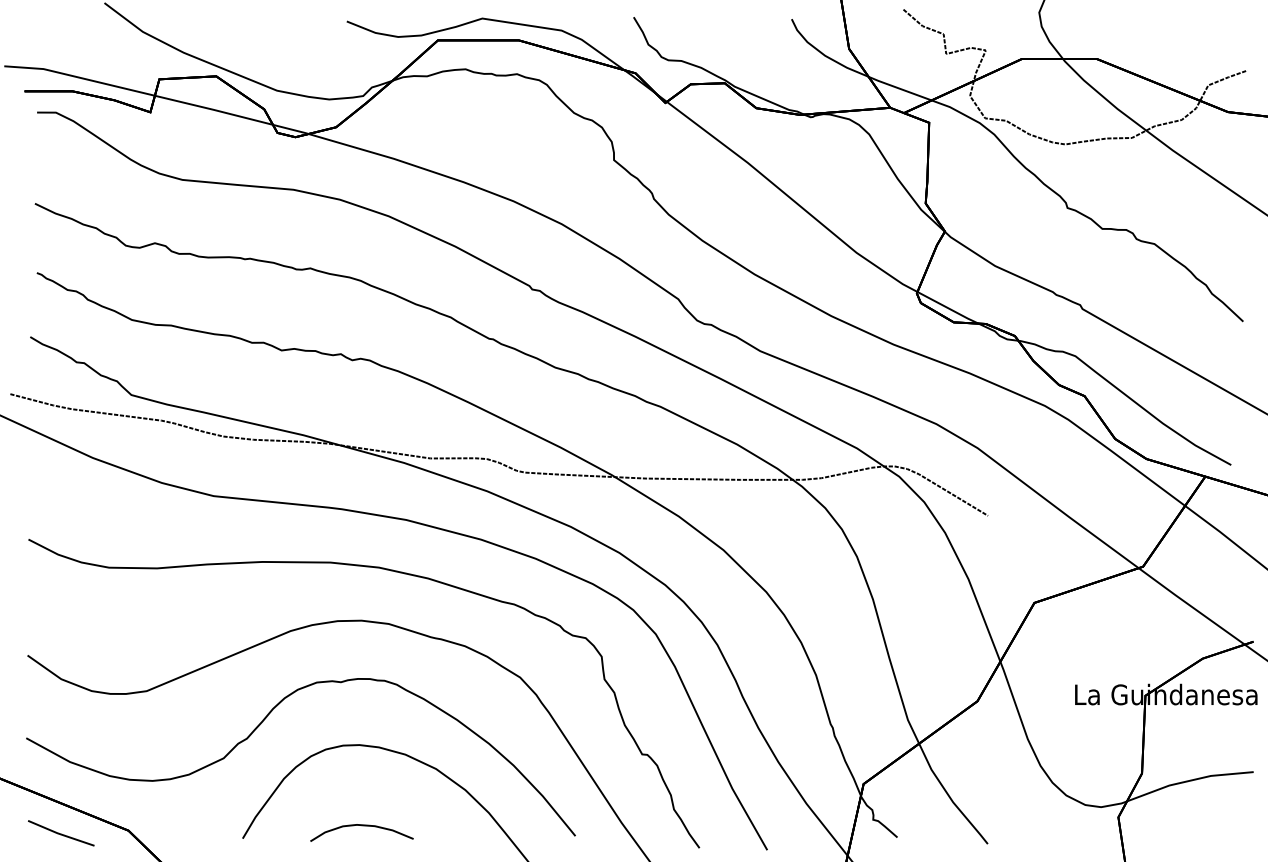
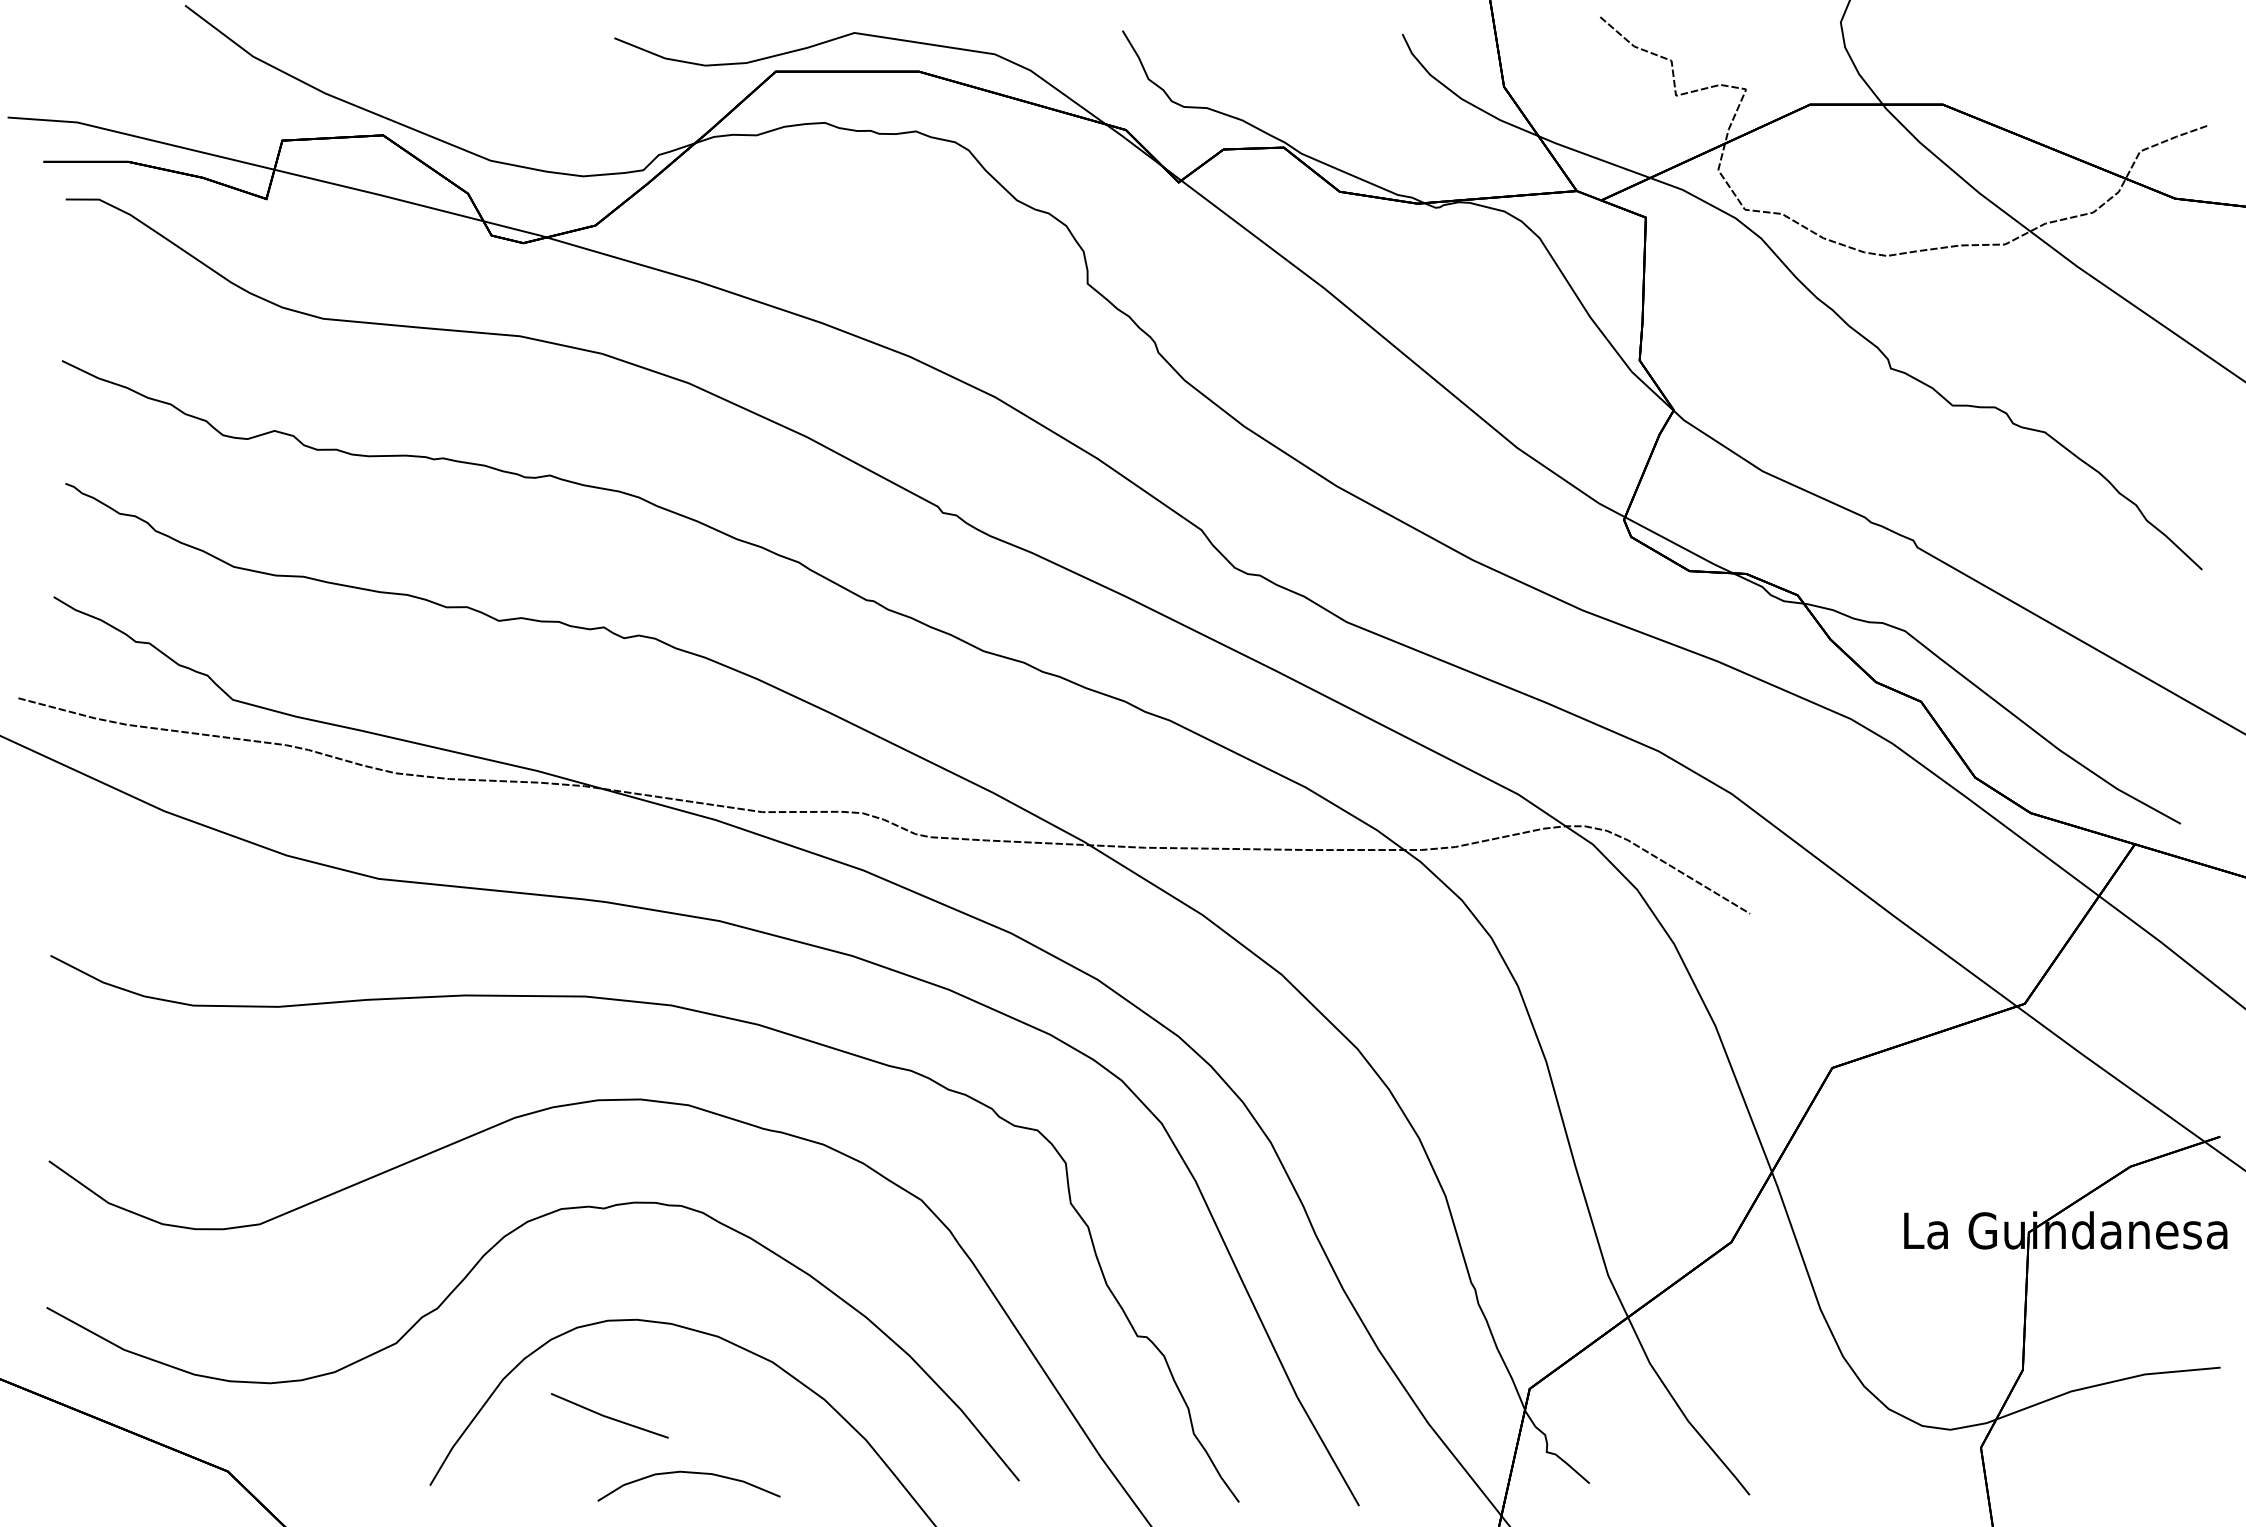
curve: (361, 826) -> (688, 1474), moved
line: (61, 833) -> (610, 1416), moved

